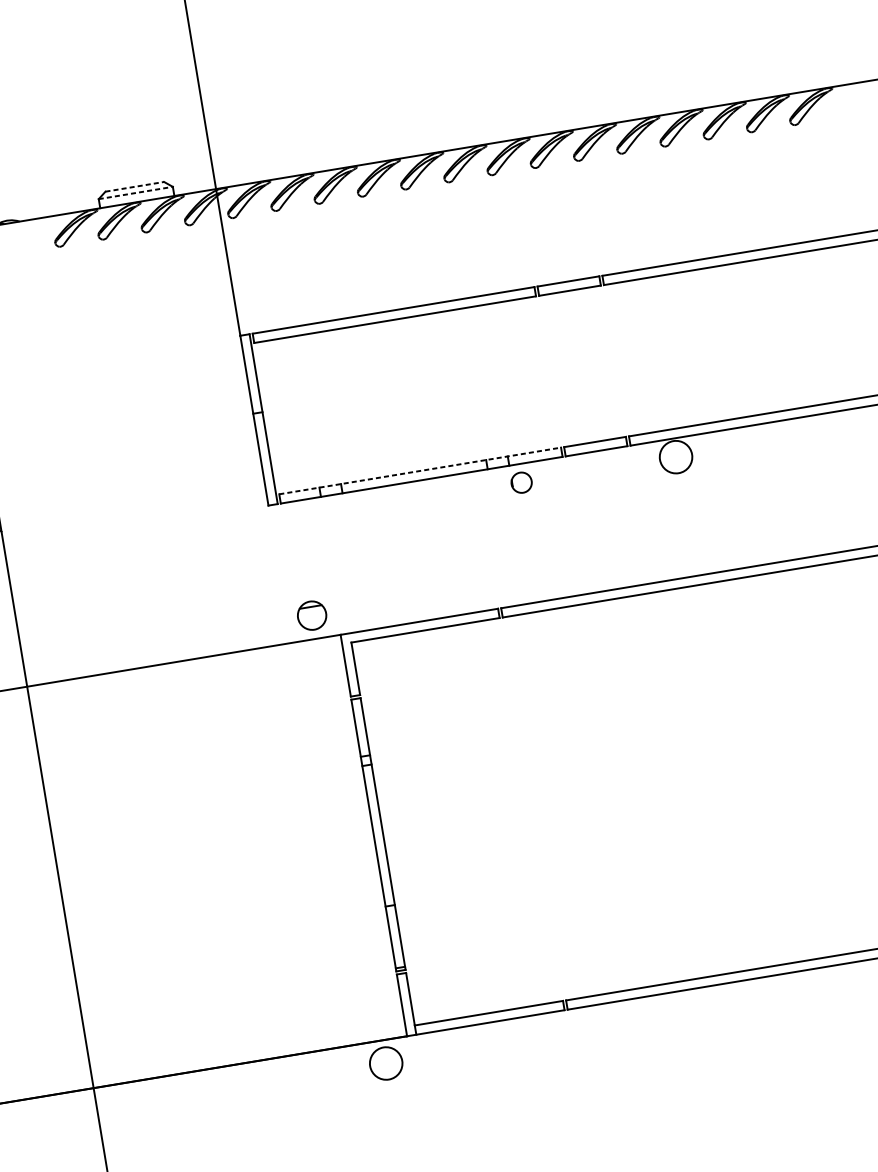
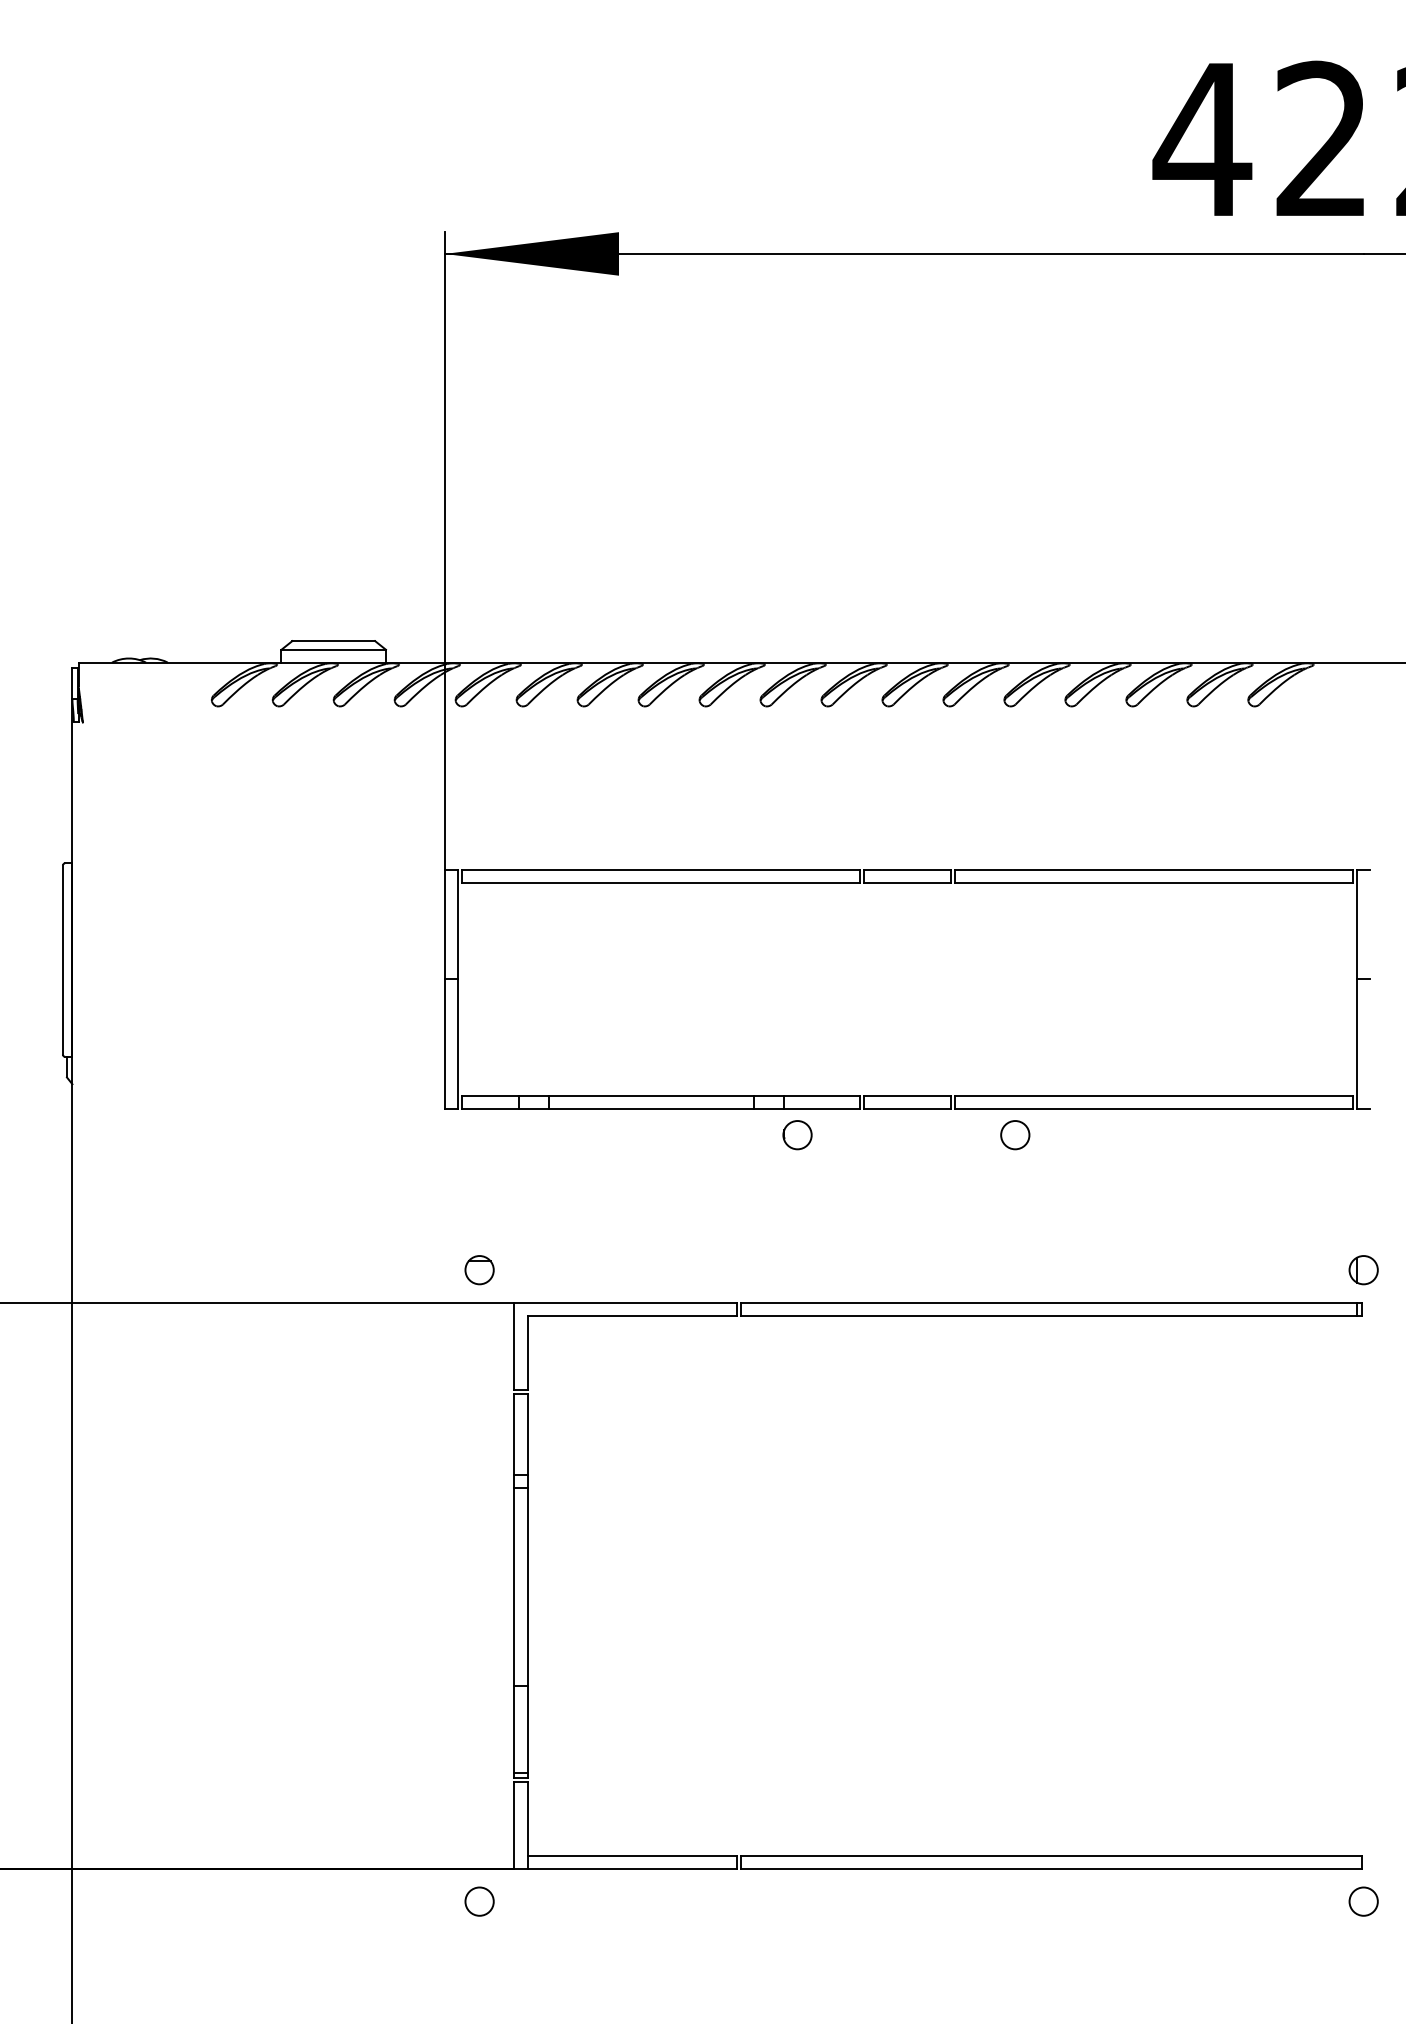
line: (135, 187) -> (334, 641), dashed -> solid
line: (136, 192) -> (334, 649), dashed -> solid
circle: (676, 457) -> (1015, 1135), size x0.62
line: (419, 470) -> (660, 1095), dashed -> solid
part: (312, 616) -> (479, 1270), size x0.71
circle: (386, 1063) -> (479, 1901), size x0.62

